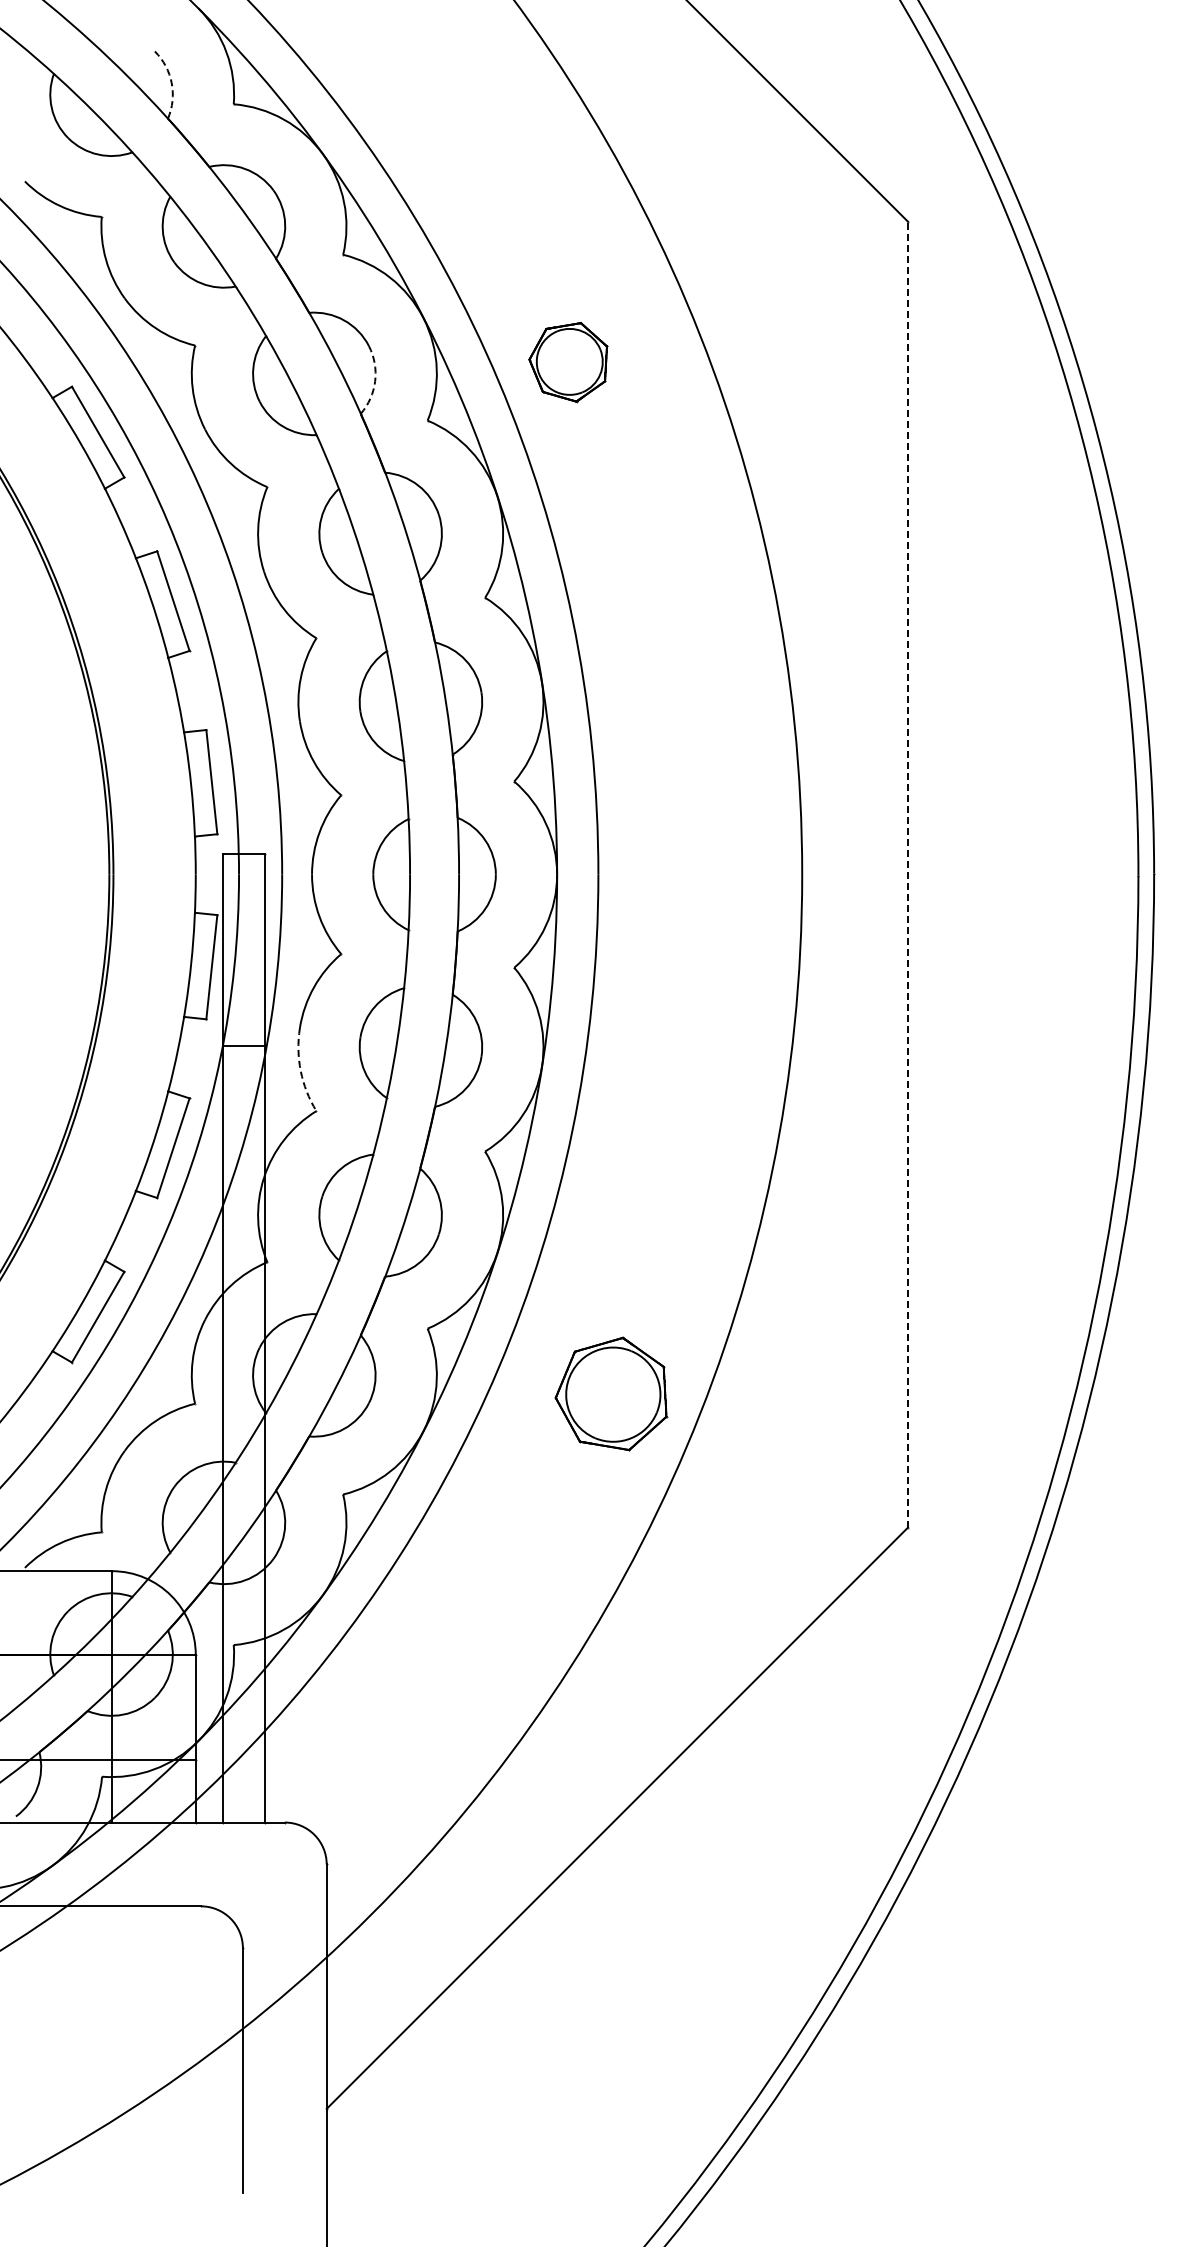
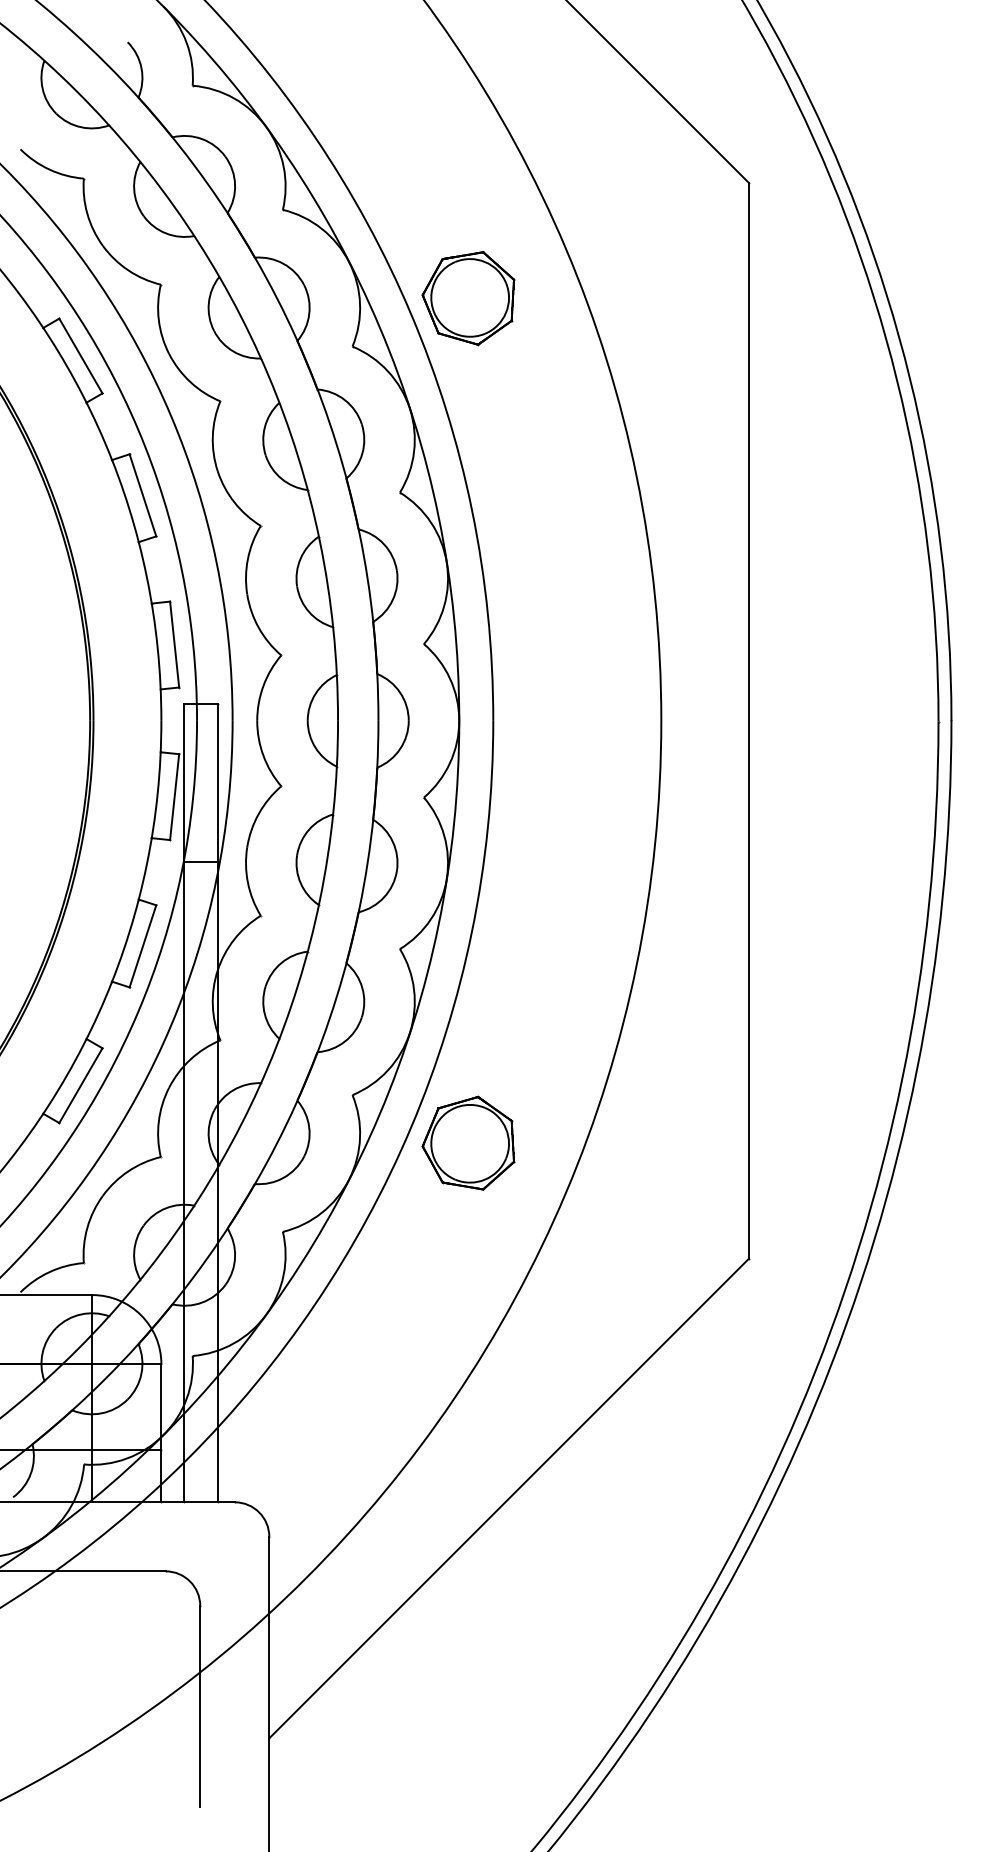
arc: (171, 83) -> (141, 68), dashed -> solid
part: (568, 362) -> (468, 298), size x1.43
arc: (375, 381) -> (309, 314), dashed -> solid
line: (908, 874) -> (748, 720), dashed -> solid
arc: (300, 1070) -> (247, 882), dashed -> solid
part: (611, 1393) -> (468, 1142), moved

